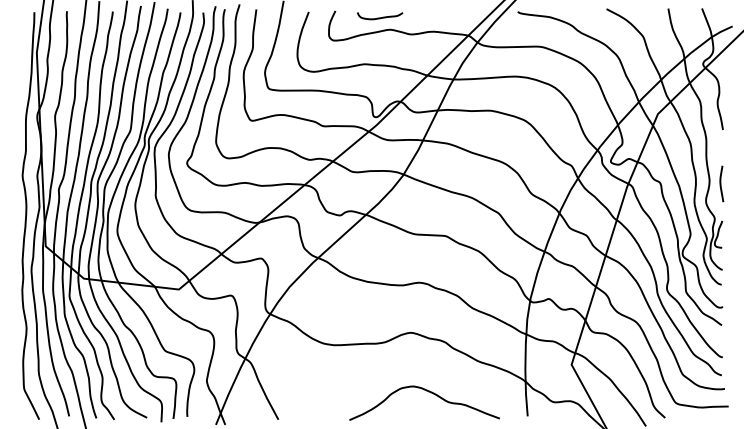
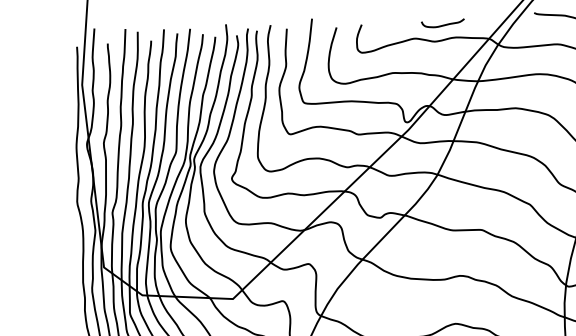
curve: (380, 17) -> (443, 24), moved

